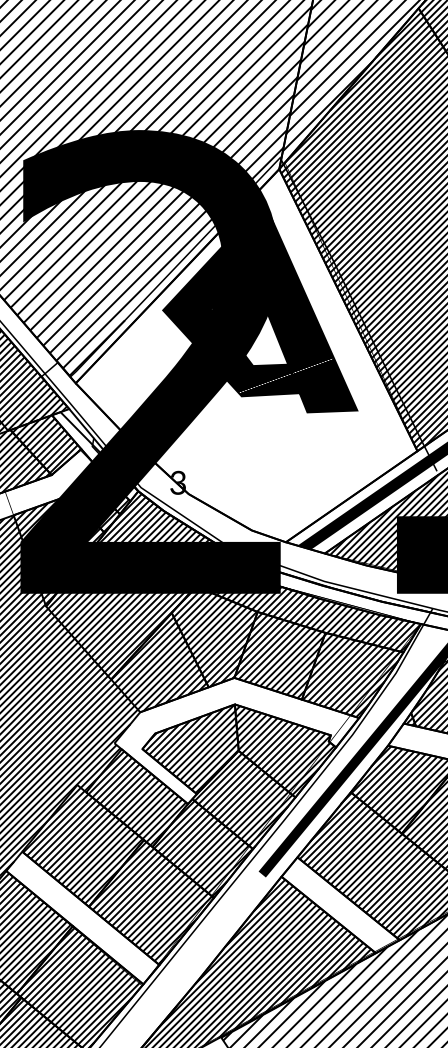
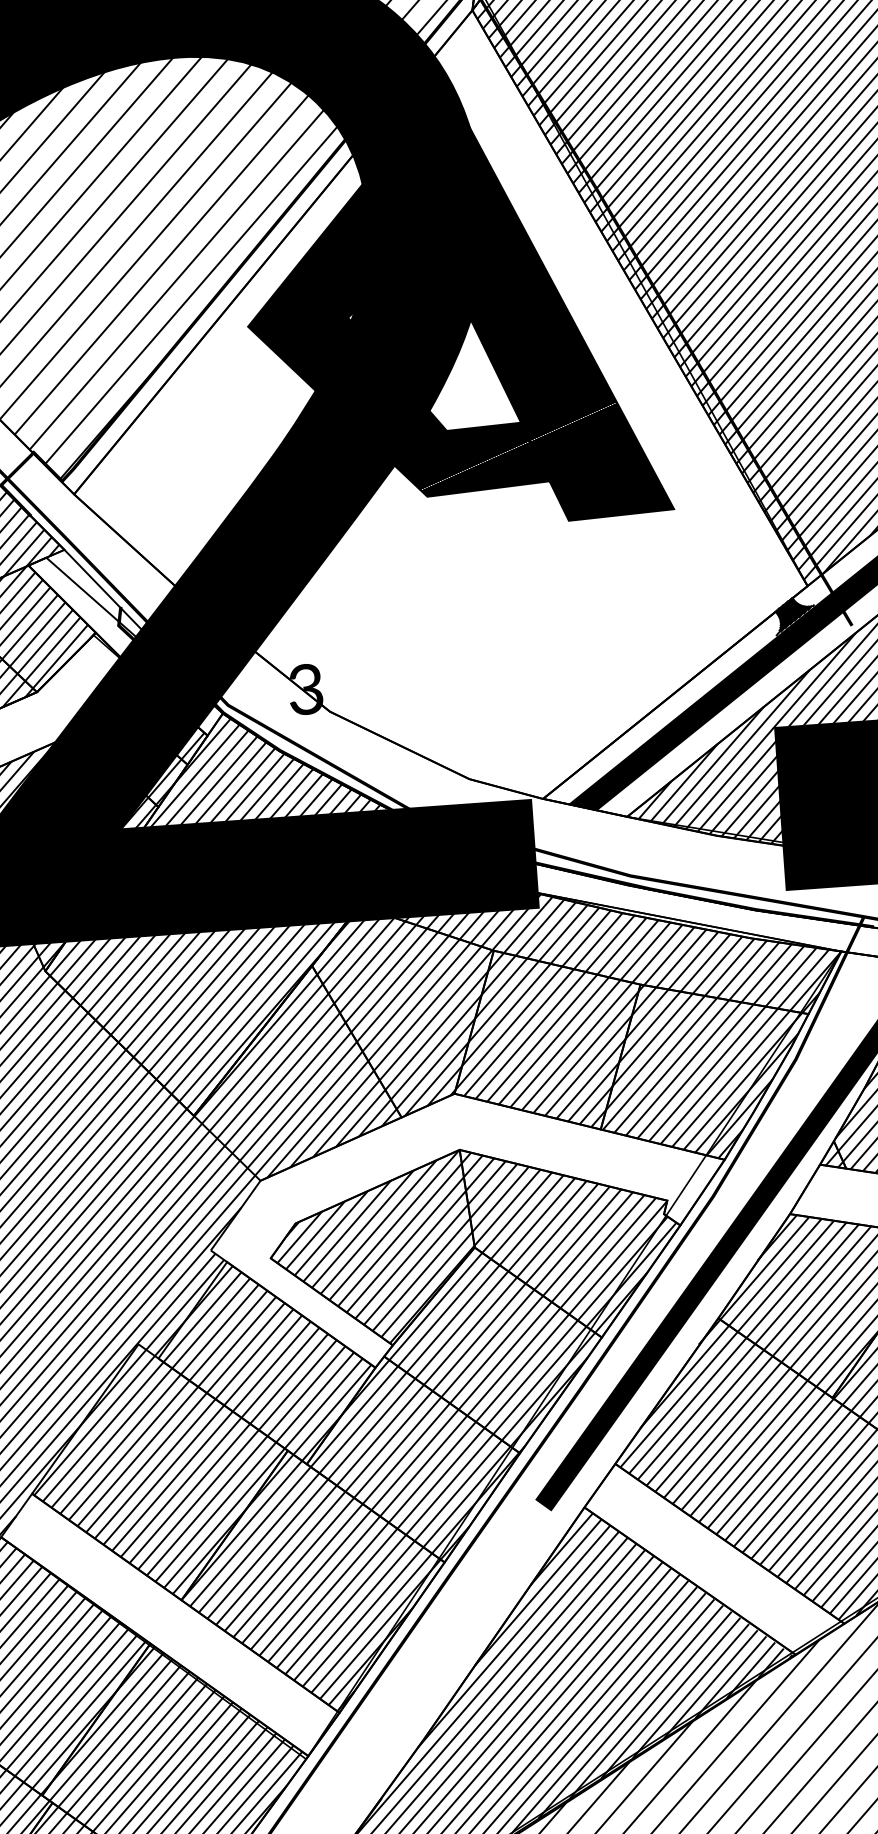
hatch: (410, 464) -> (794, 615), added

